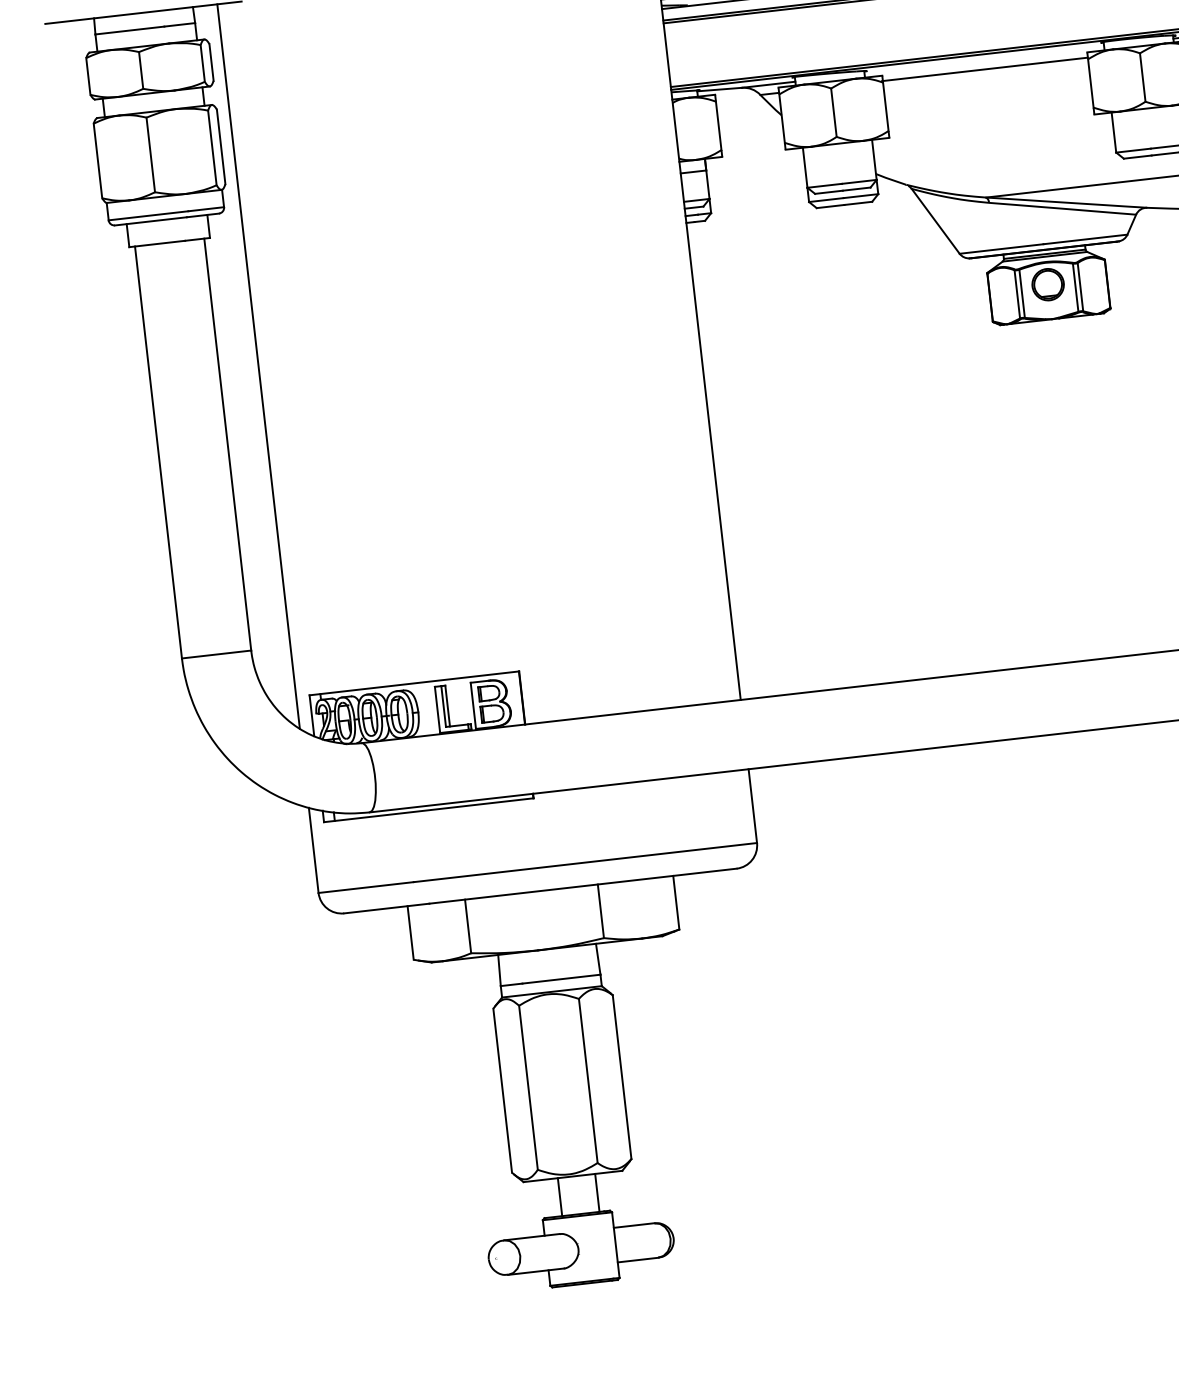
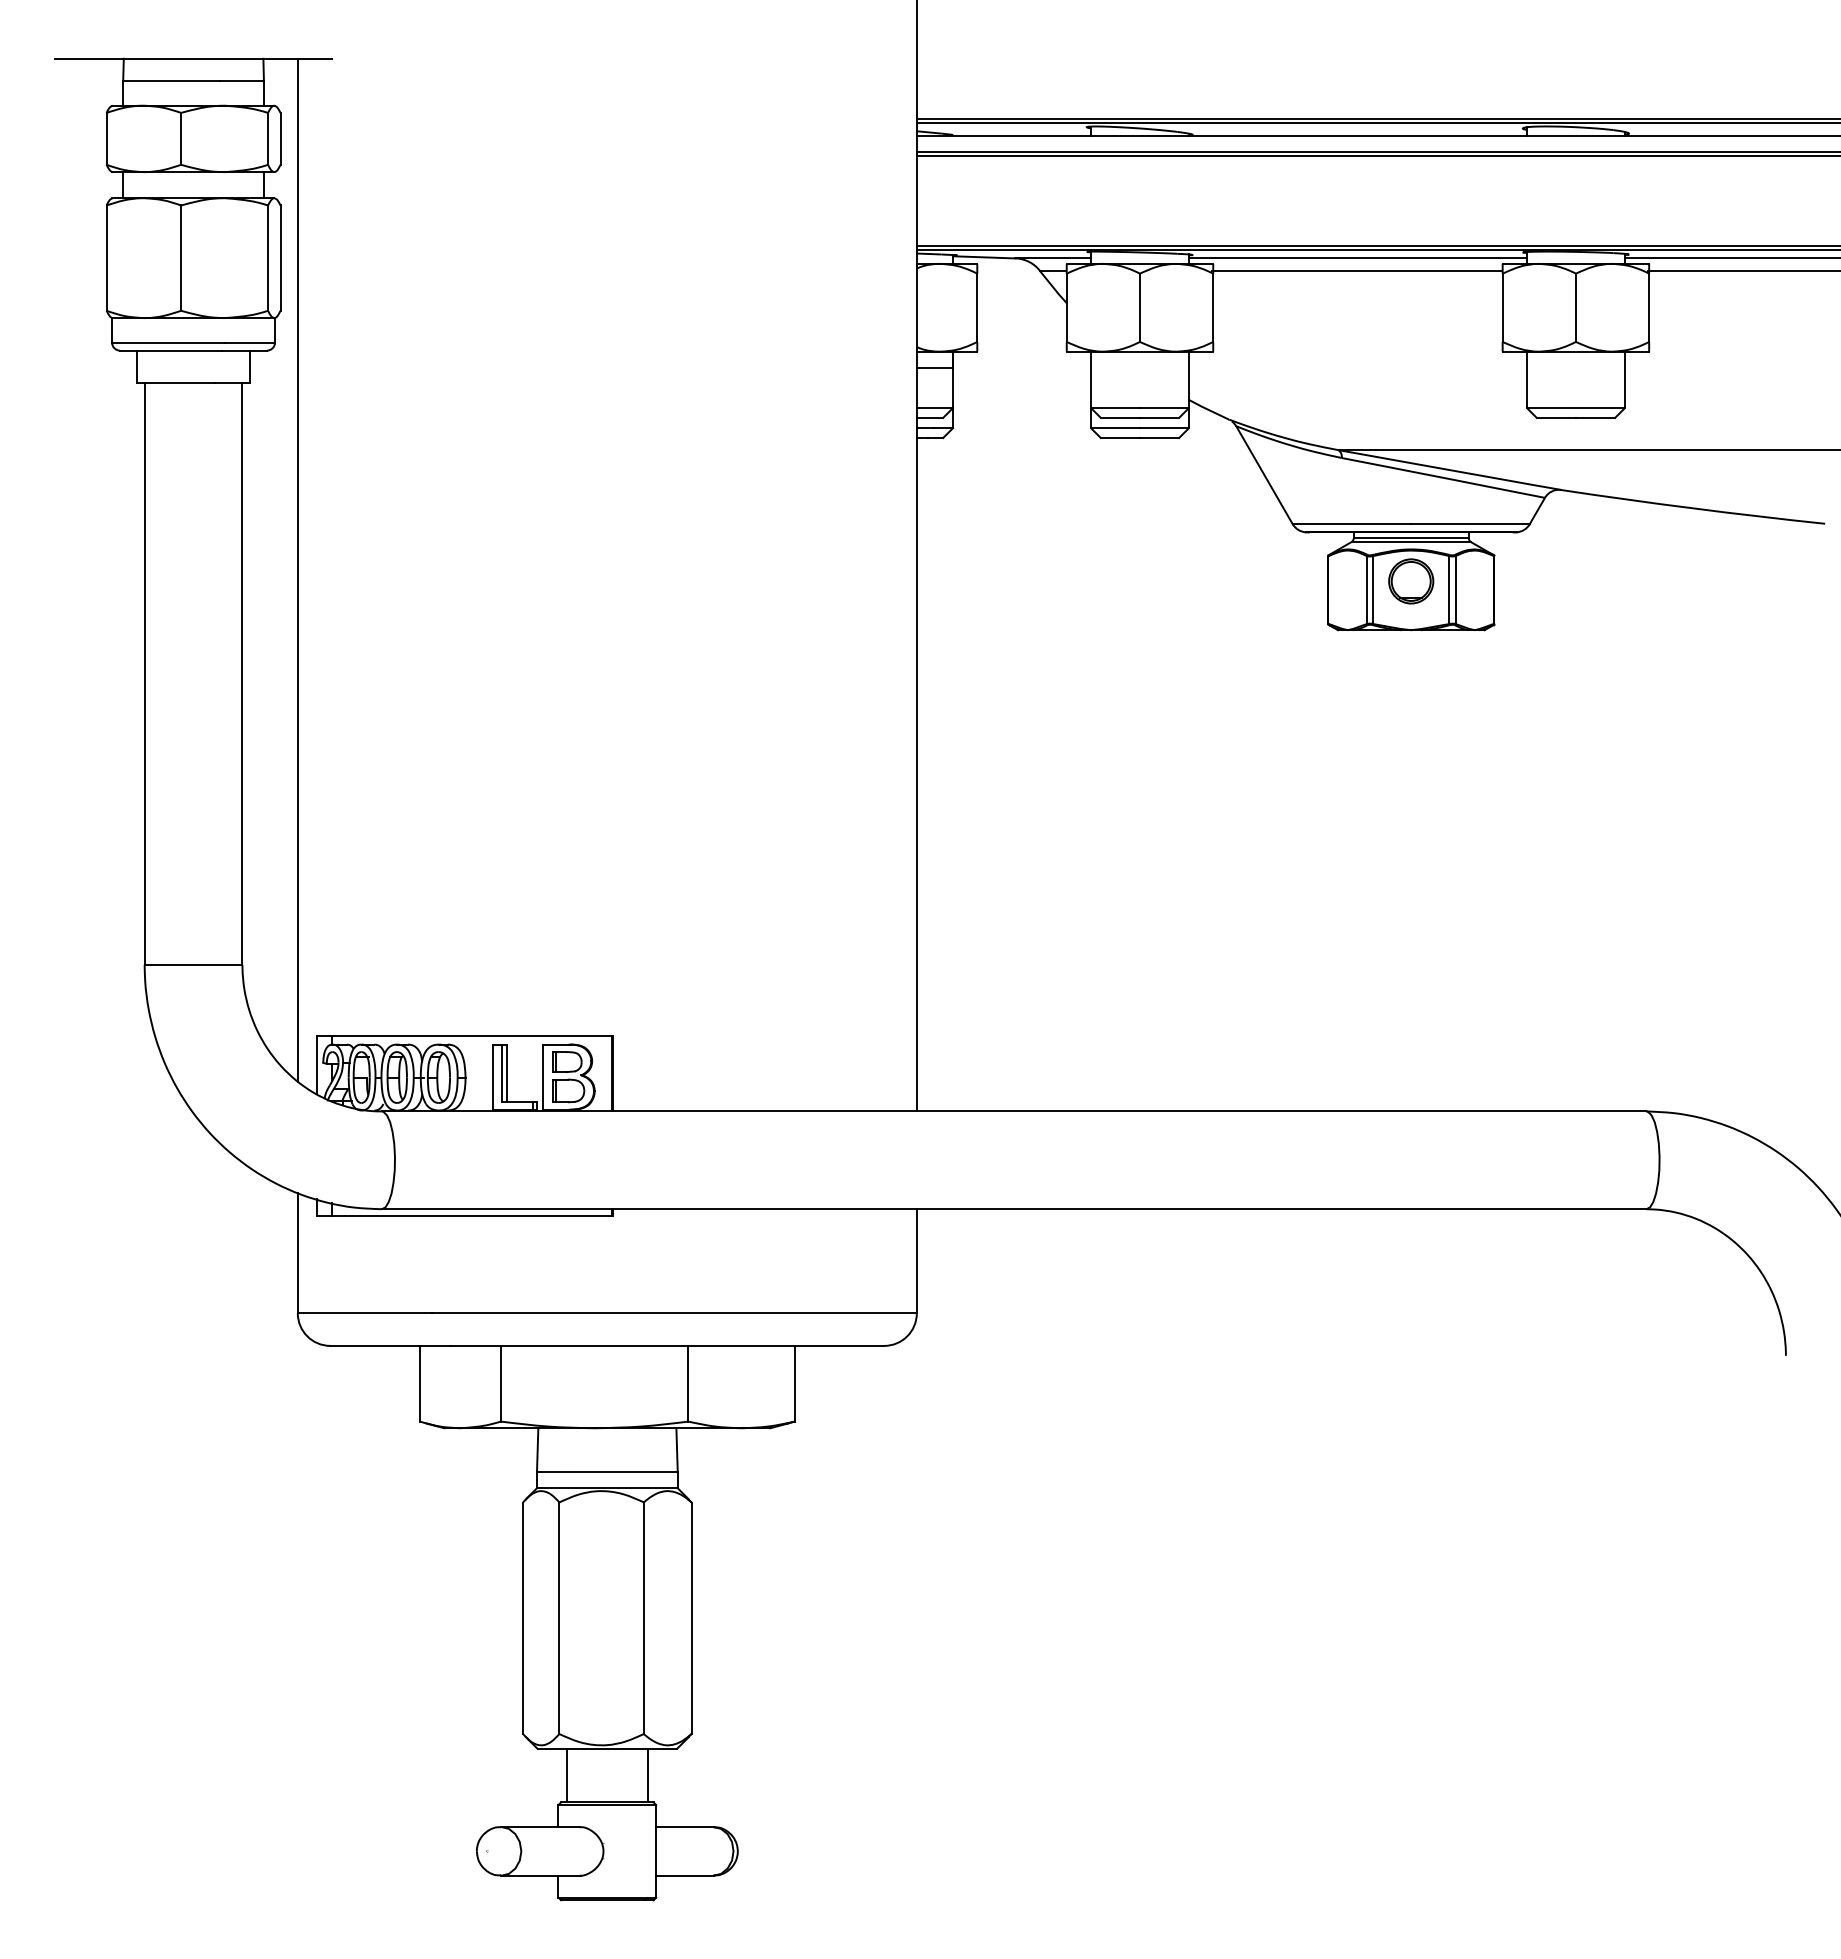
line: (984, 60) -> (1357, 258), added
line: (597, 1192) -> (566, 1775), moved
line: (560, 1197) -> (648, 1775), moved

